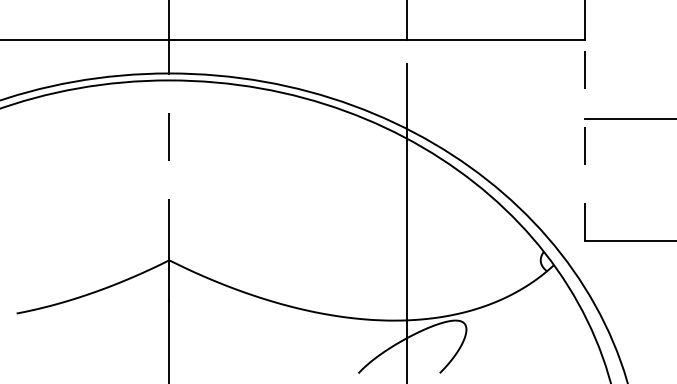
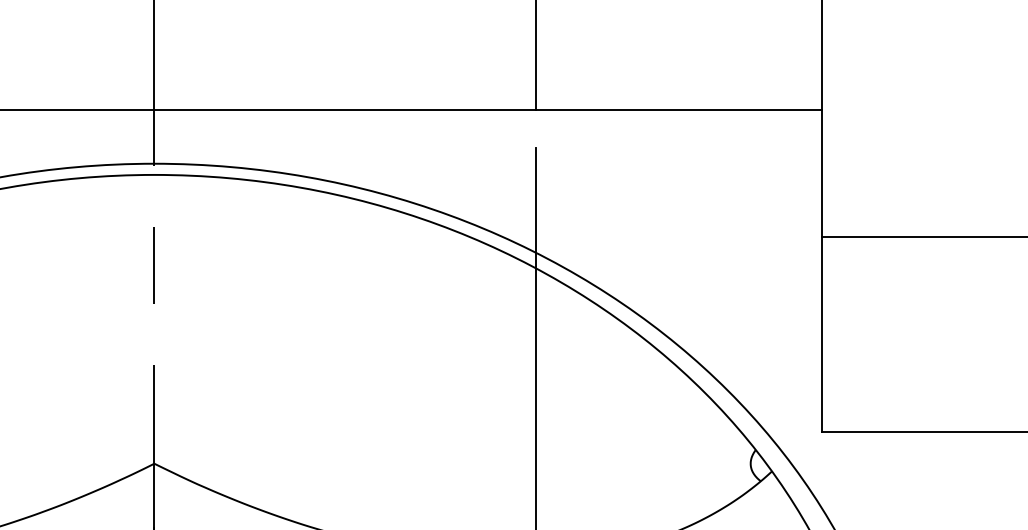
line: (585, 139) -> (822, 269), dashed -> solid

